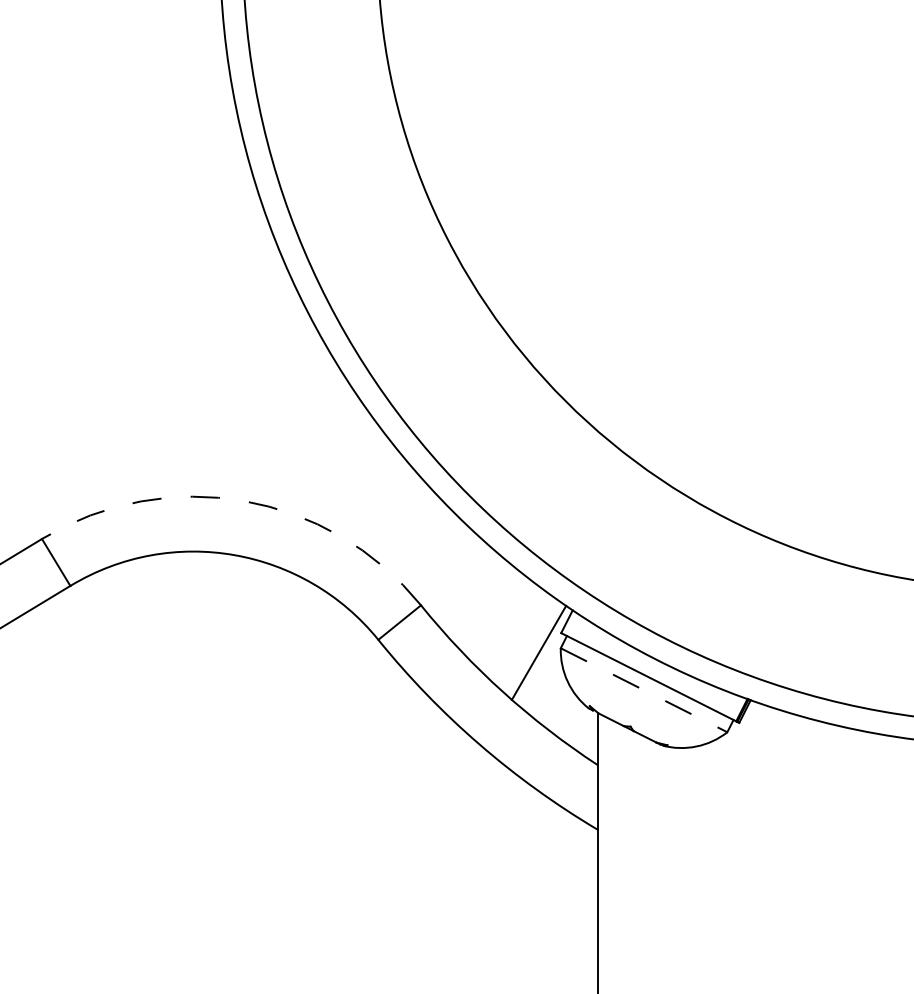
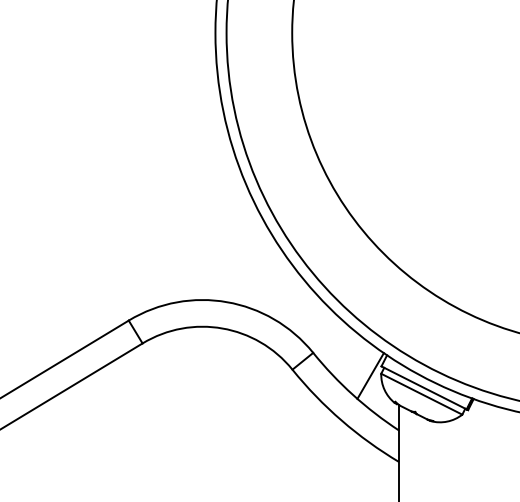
arc: (244, 501) -> (227, 302), dashed -> solid
line: (645, 690) -> (422, 394), dashed -> solid

